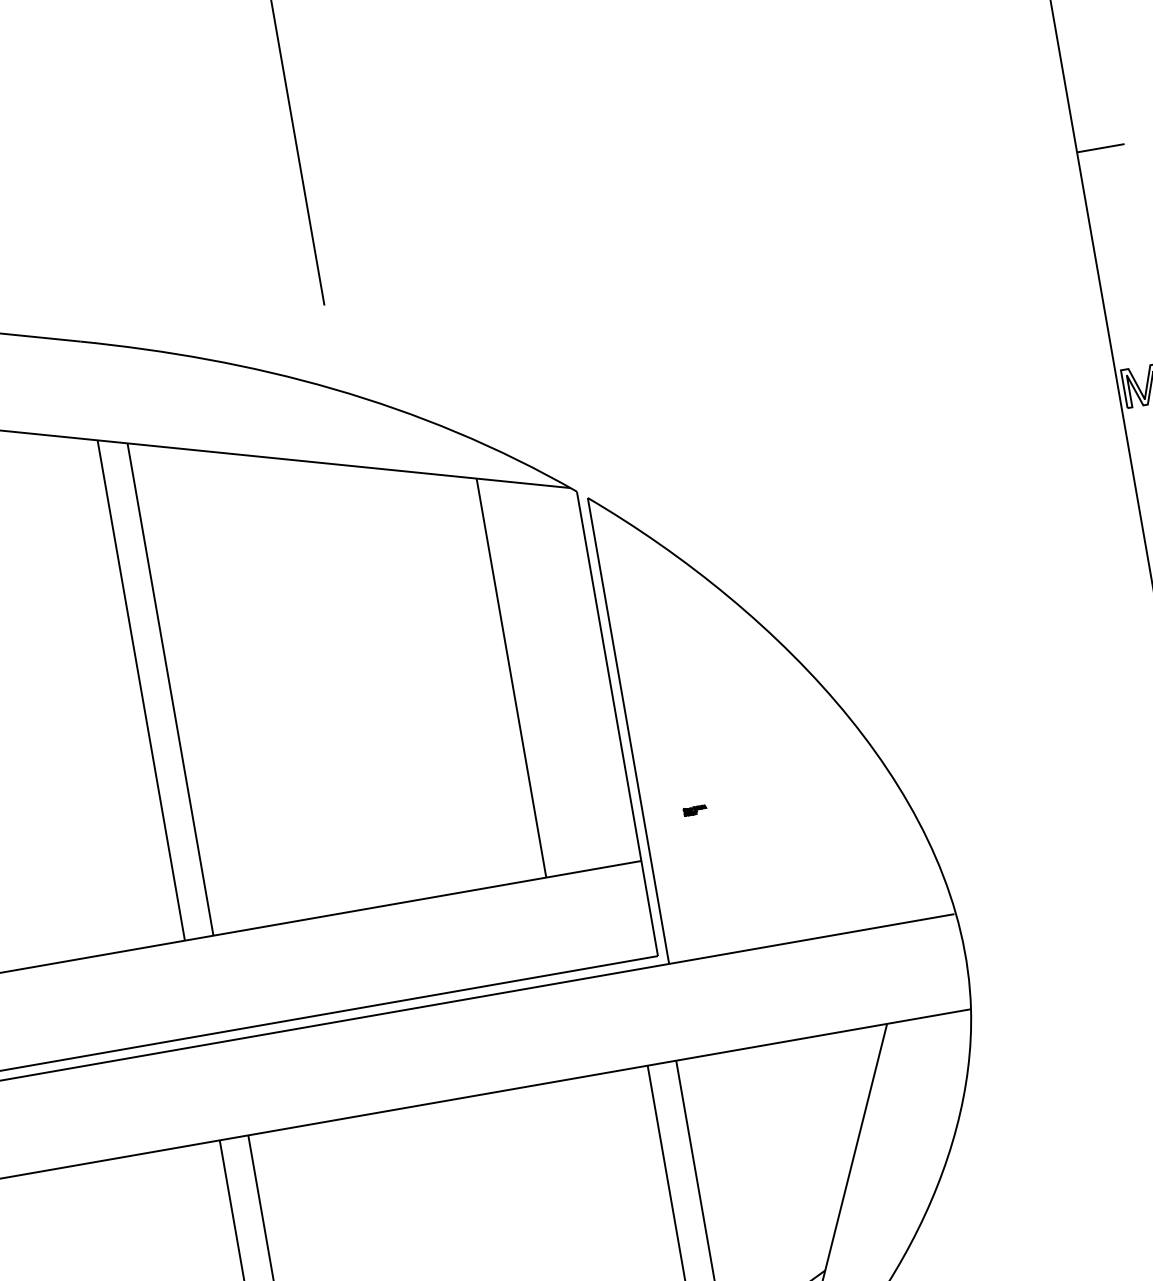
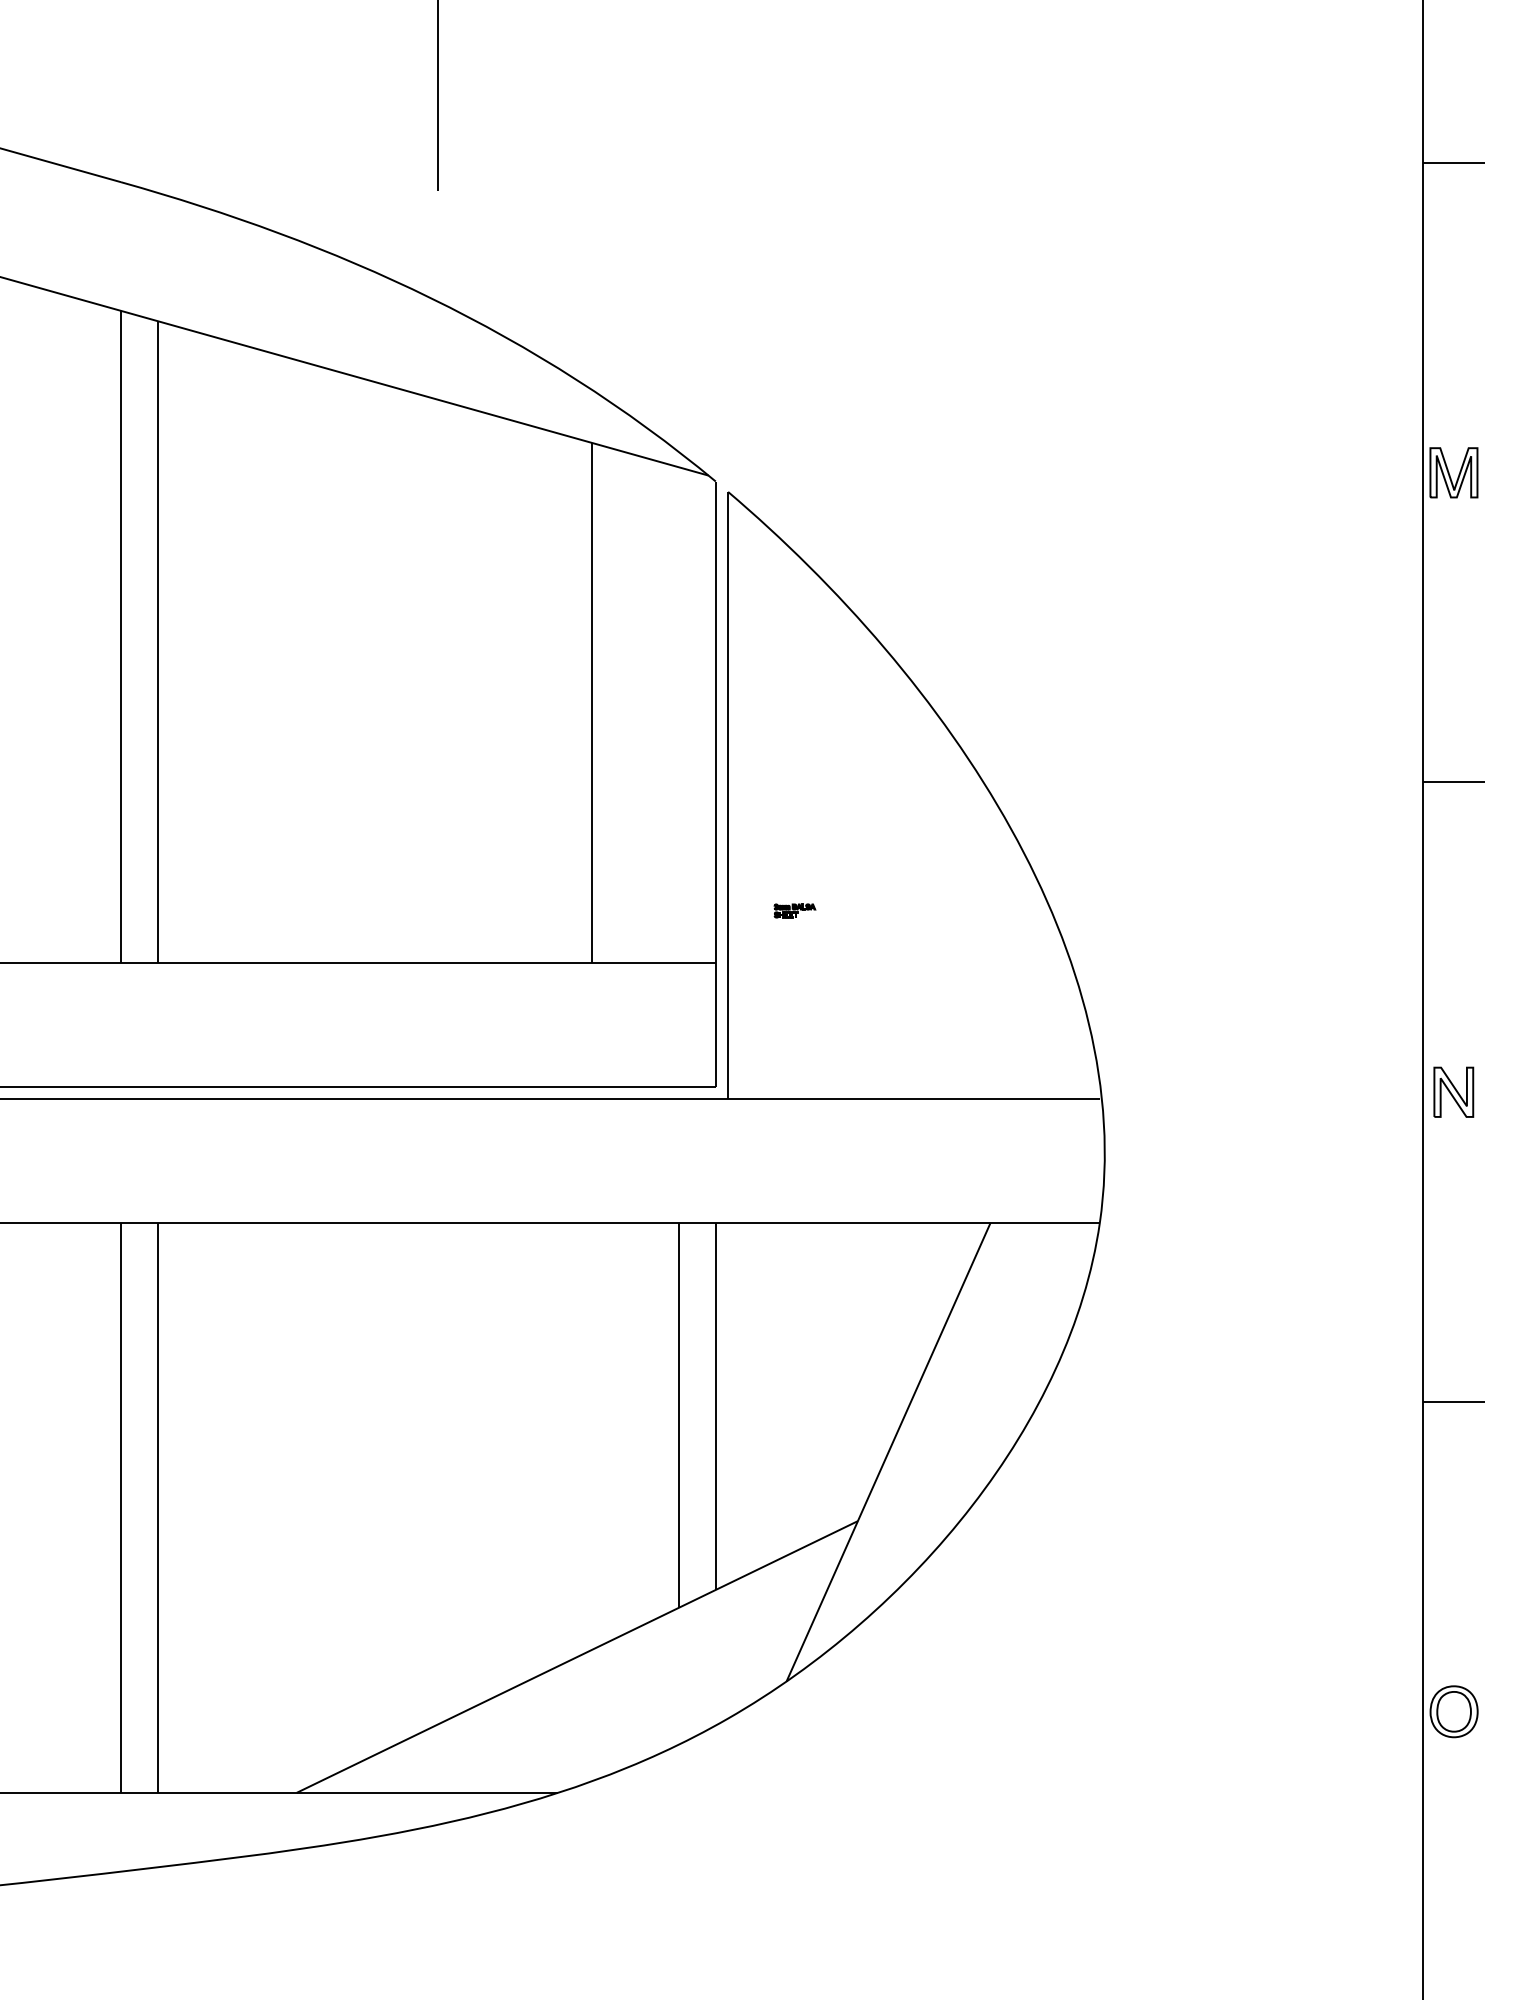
part: (694, 810) -> (794, 910), size x1.4

